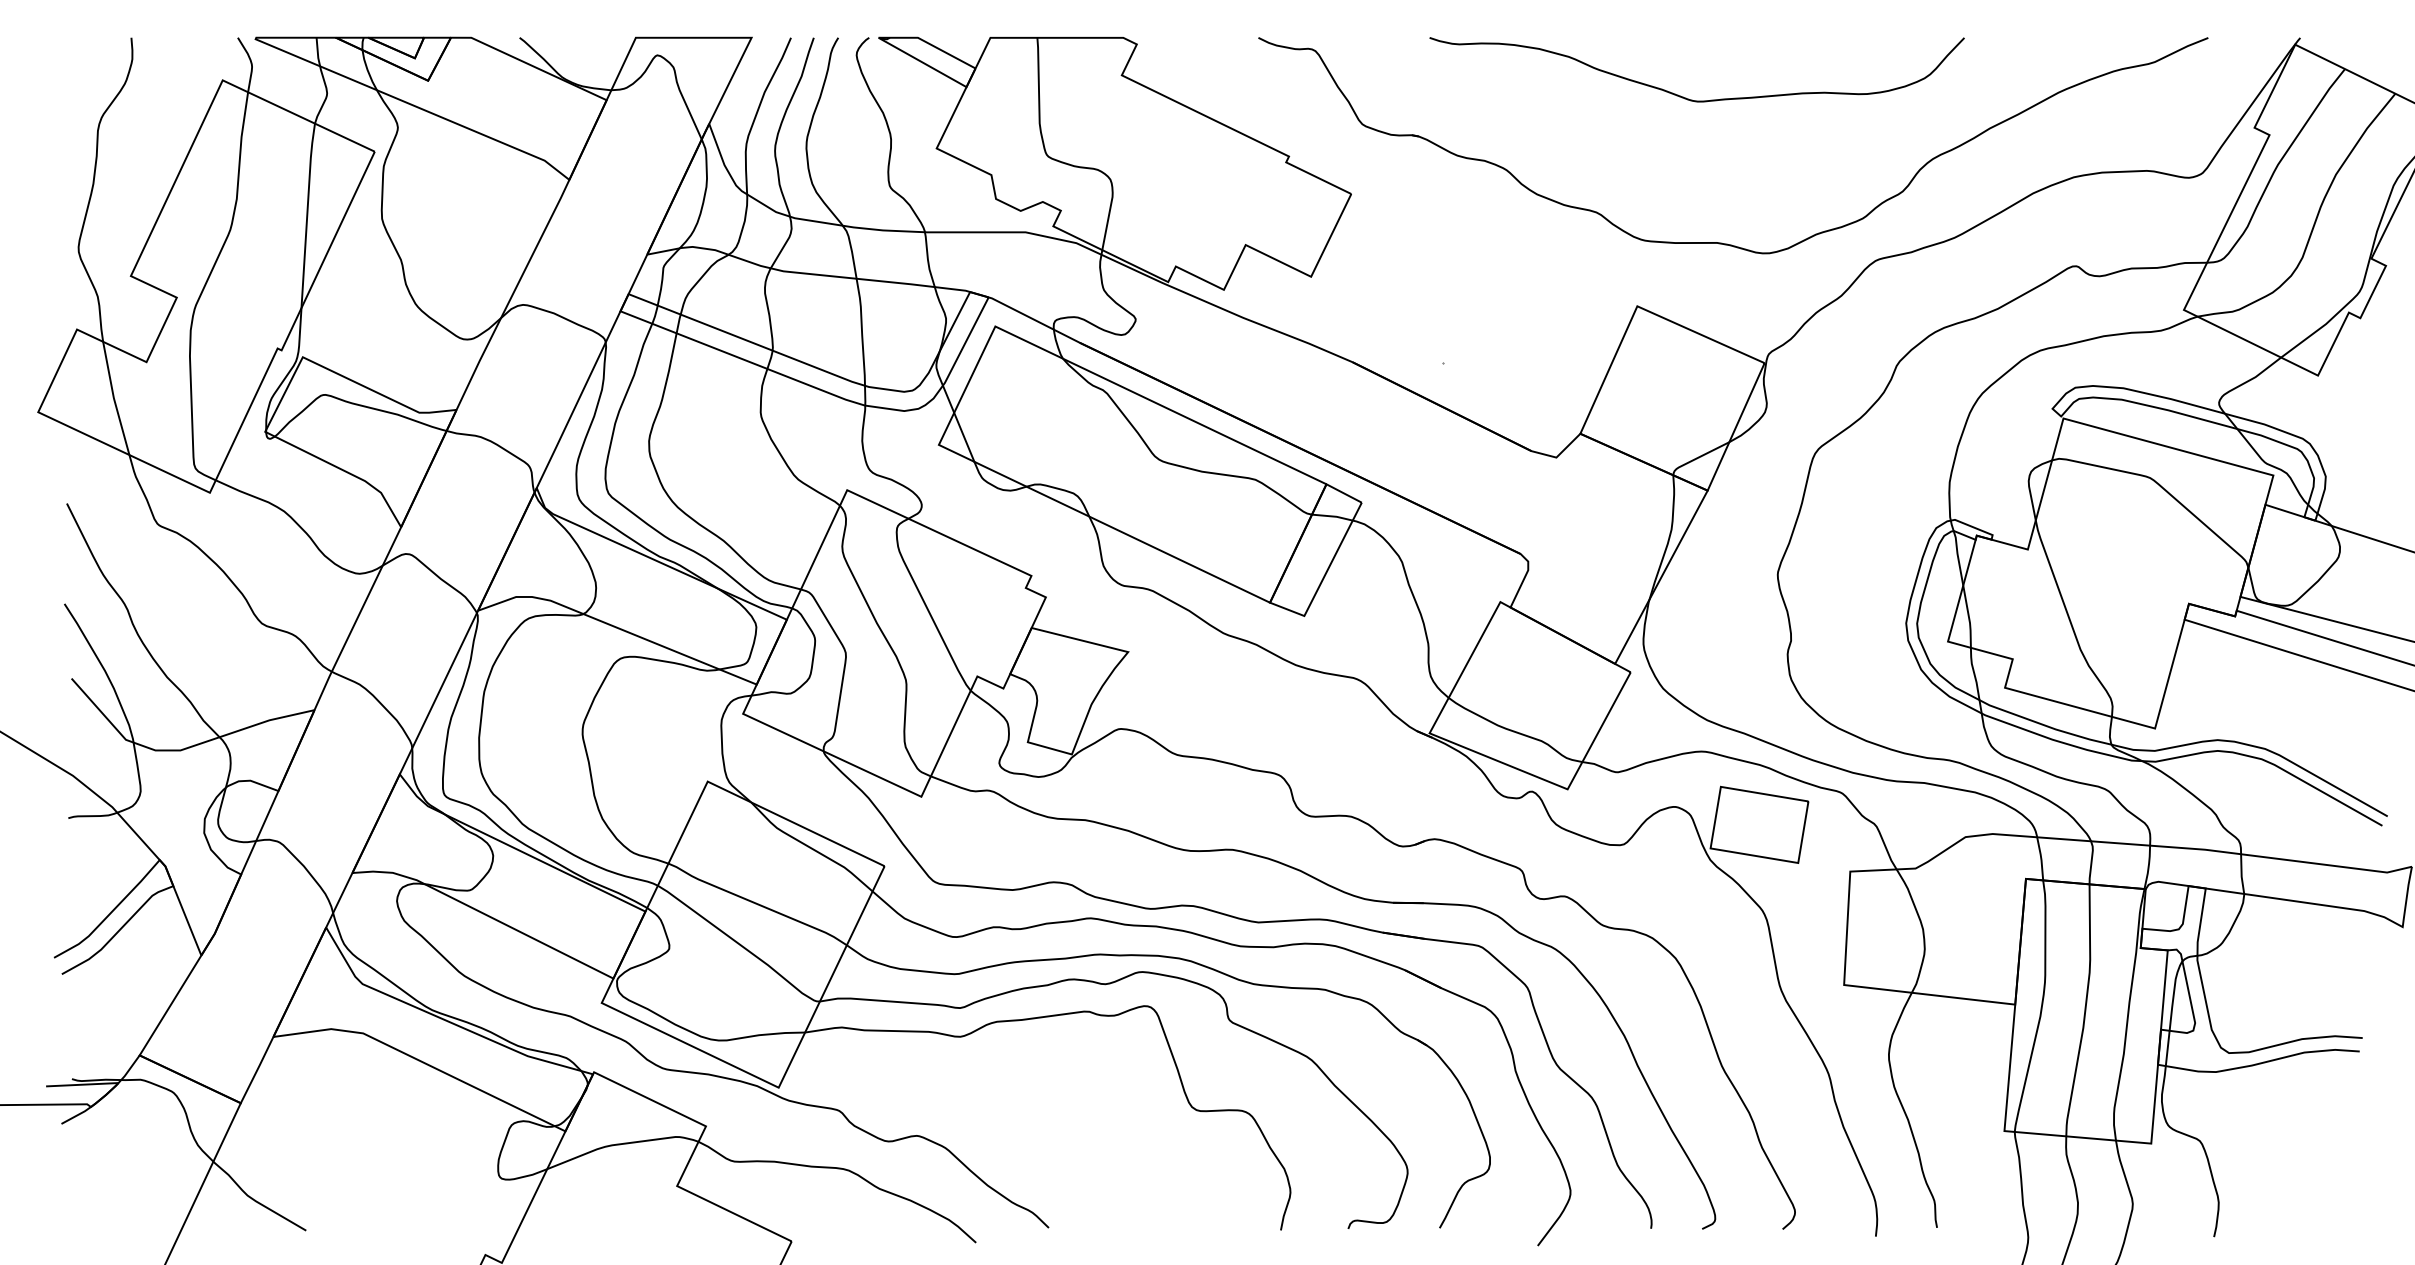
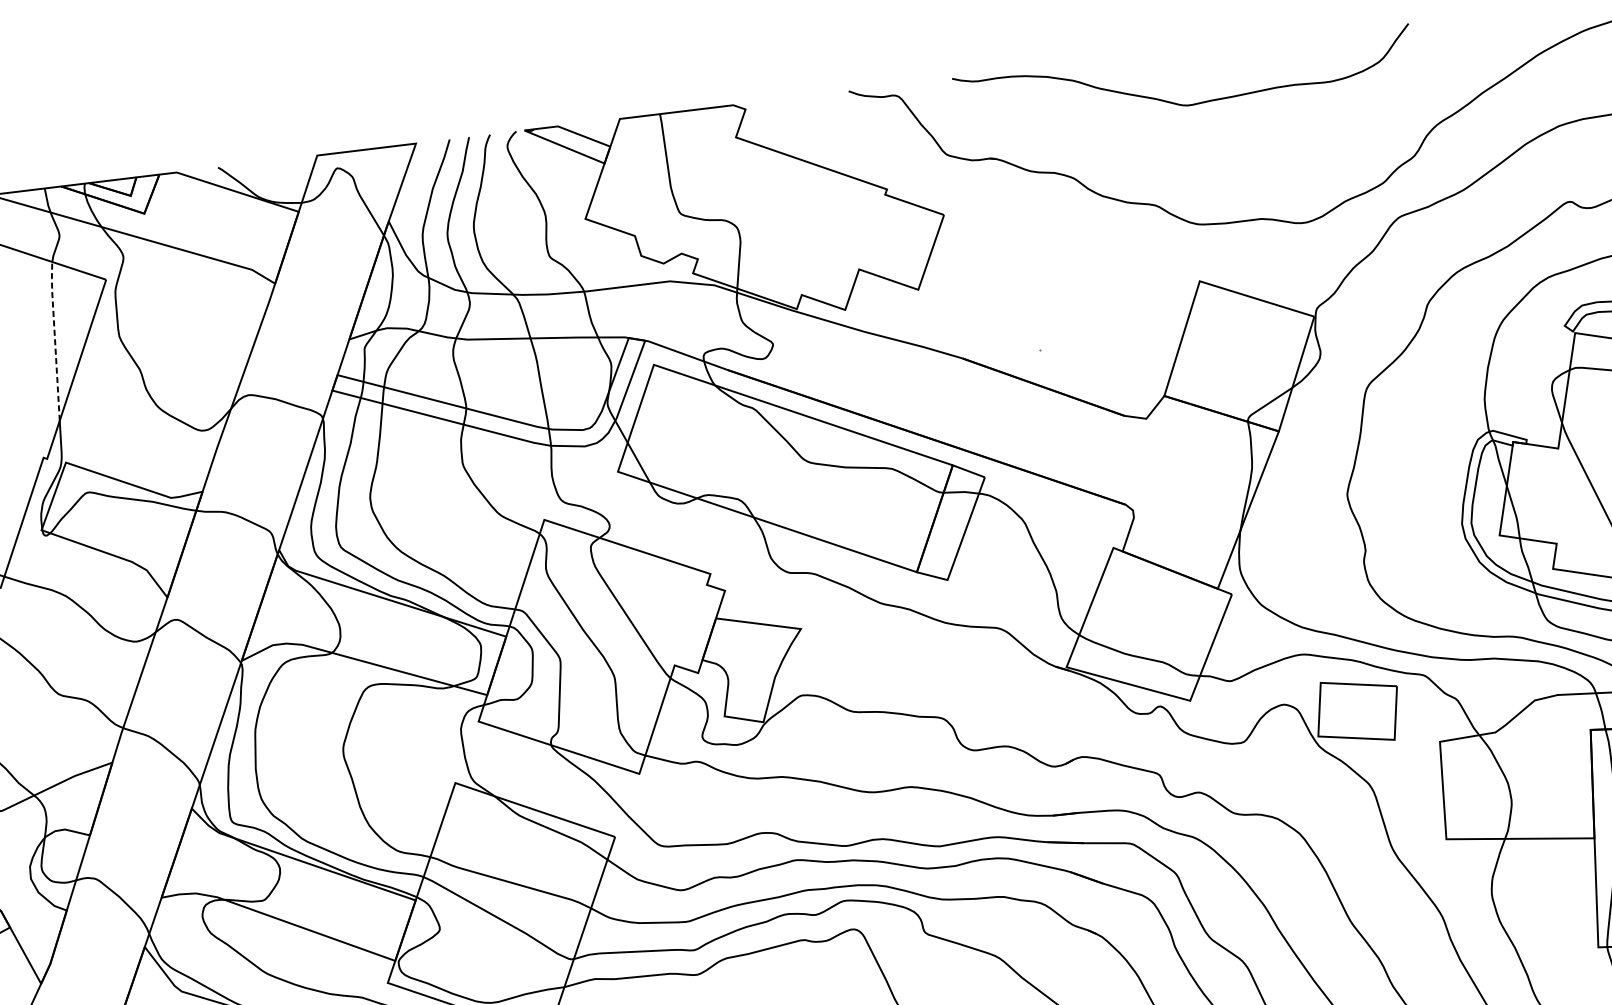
curve: (1686, 97) -> (1177, 103), moved
line: (307, 213) -> (55, 339), solid -> dashed

